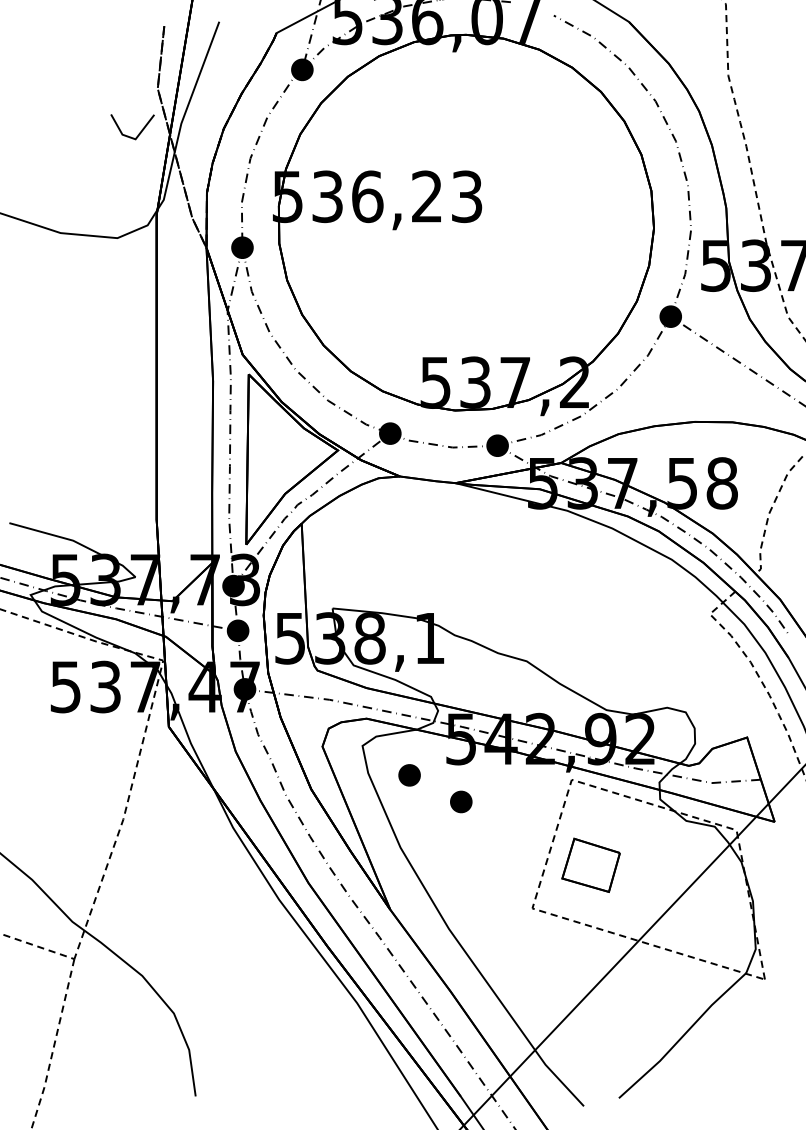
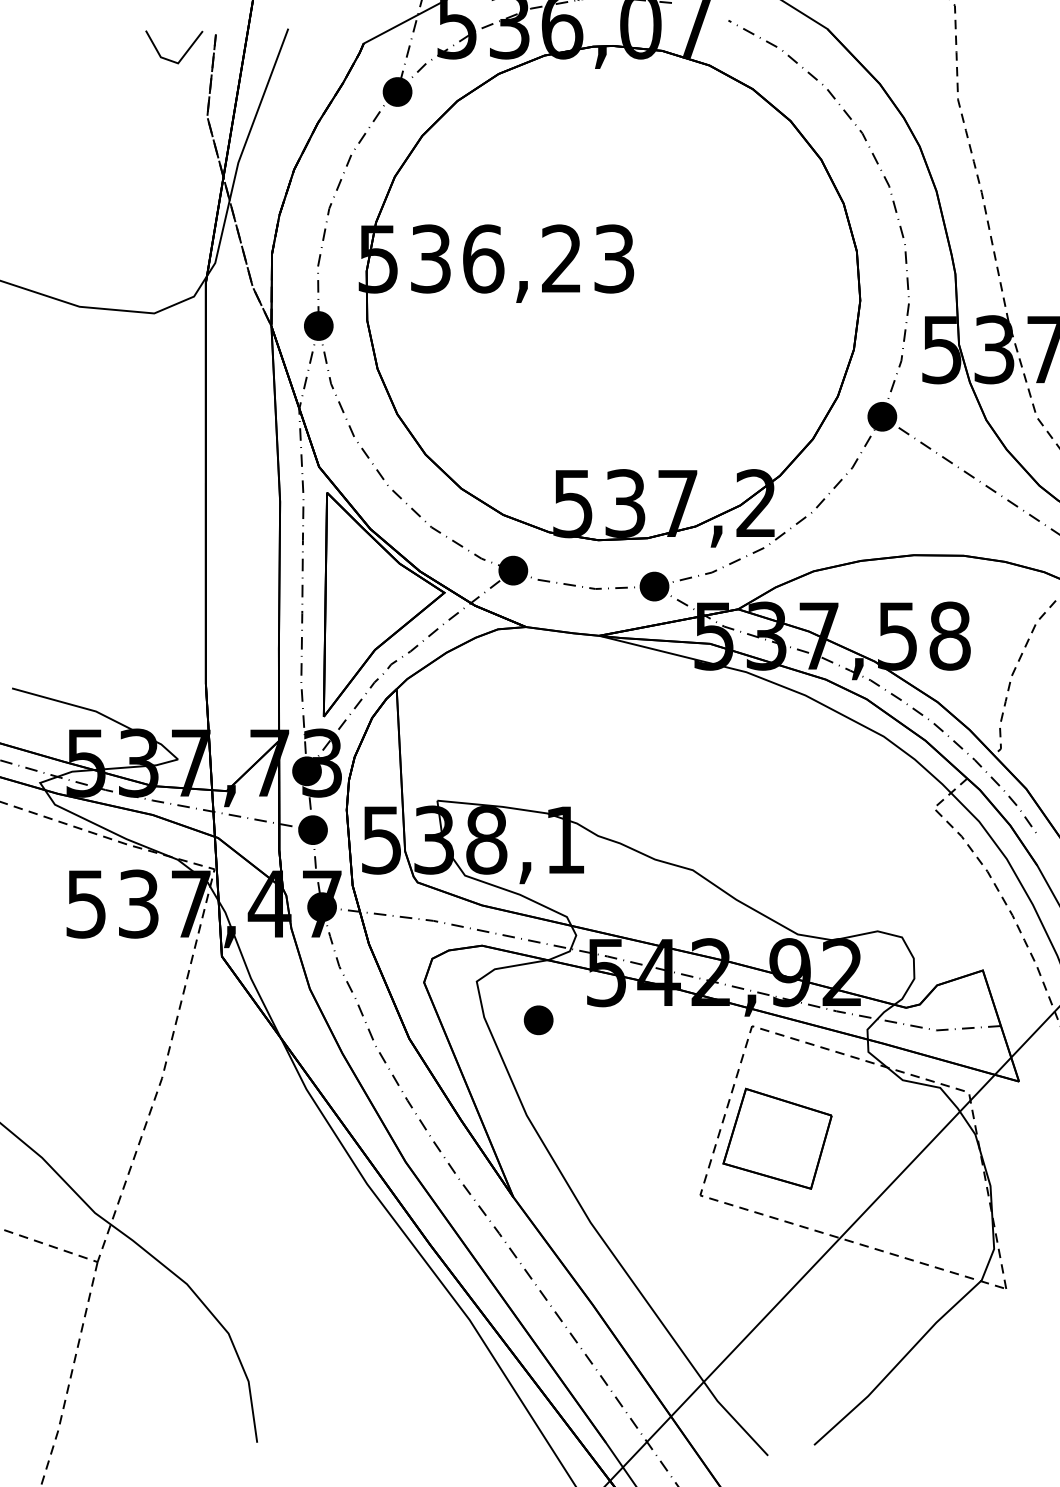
line: (139, 132) -> (183, 54), moved
part: (461, 802) -> (606, 1055), removed
part: (591, 865) -> (777, 1138), size x1.43

